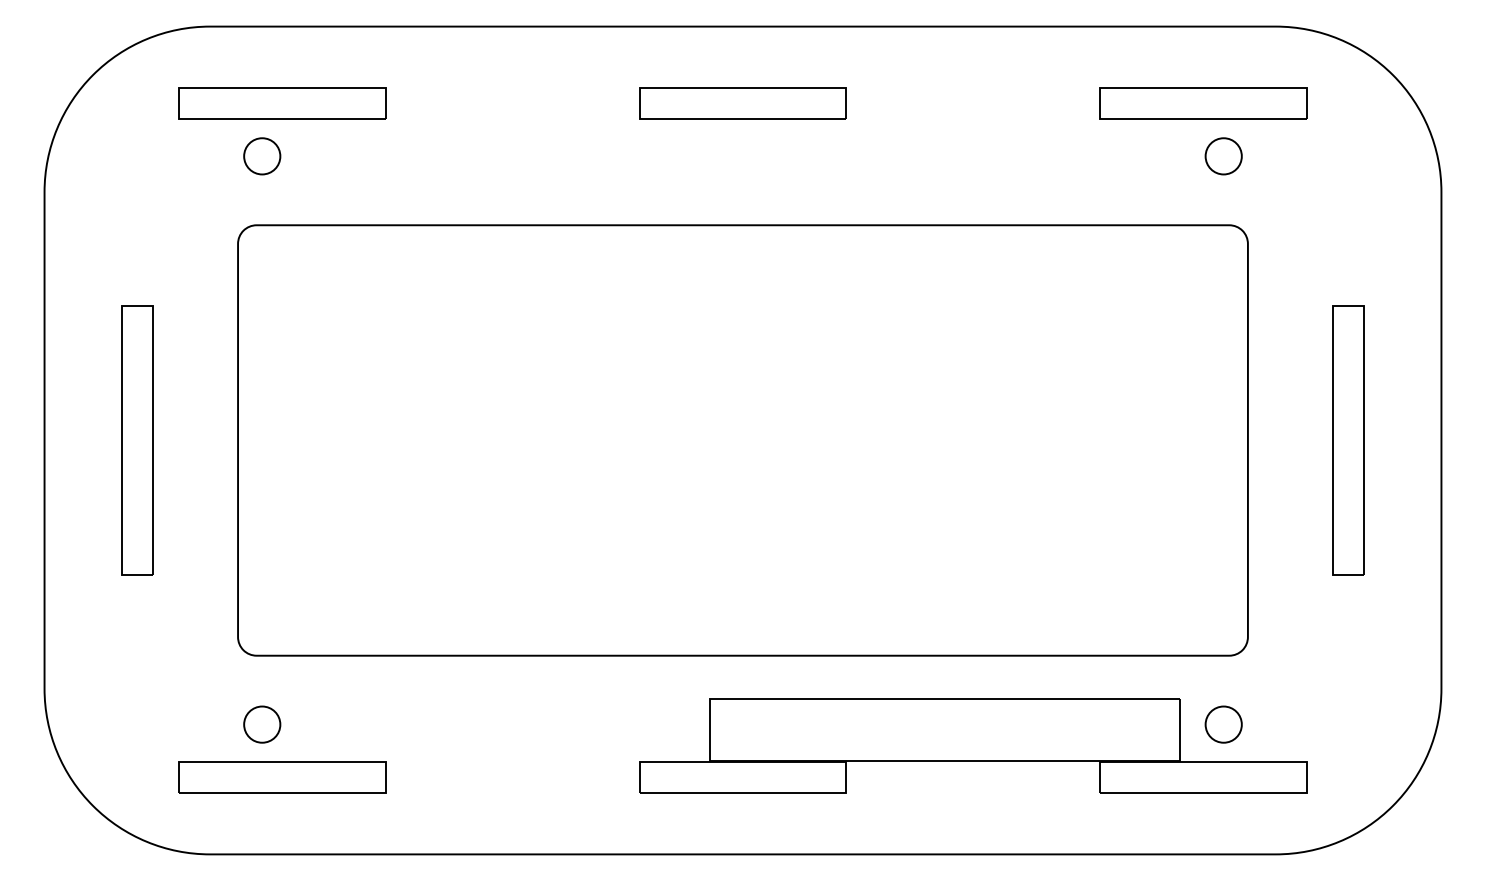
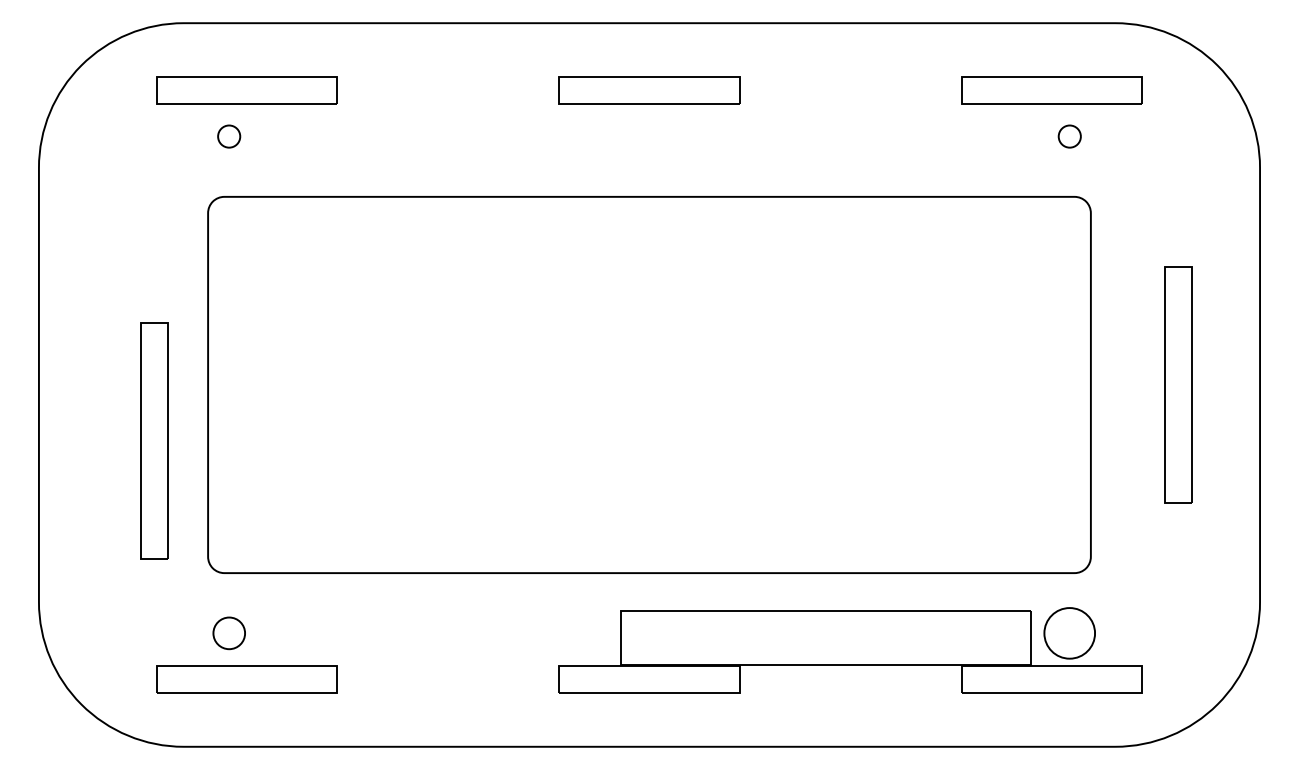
circle: (261, 156) -> (228, 136), size x0.7
circle: (1223, 156) -> (1069, 136), size x0.7
part: (137, 439) -> (154, 440), moved
circle: (1223, 724) -> (1069, 633), size x1.6

